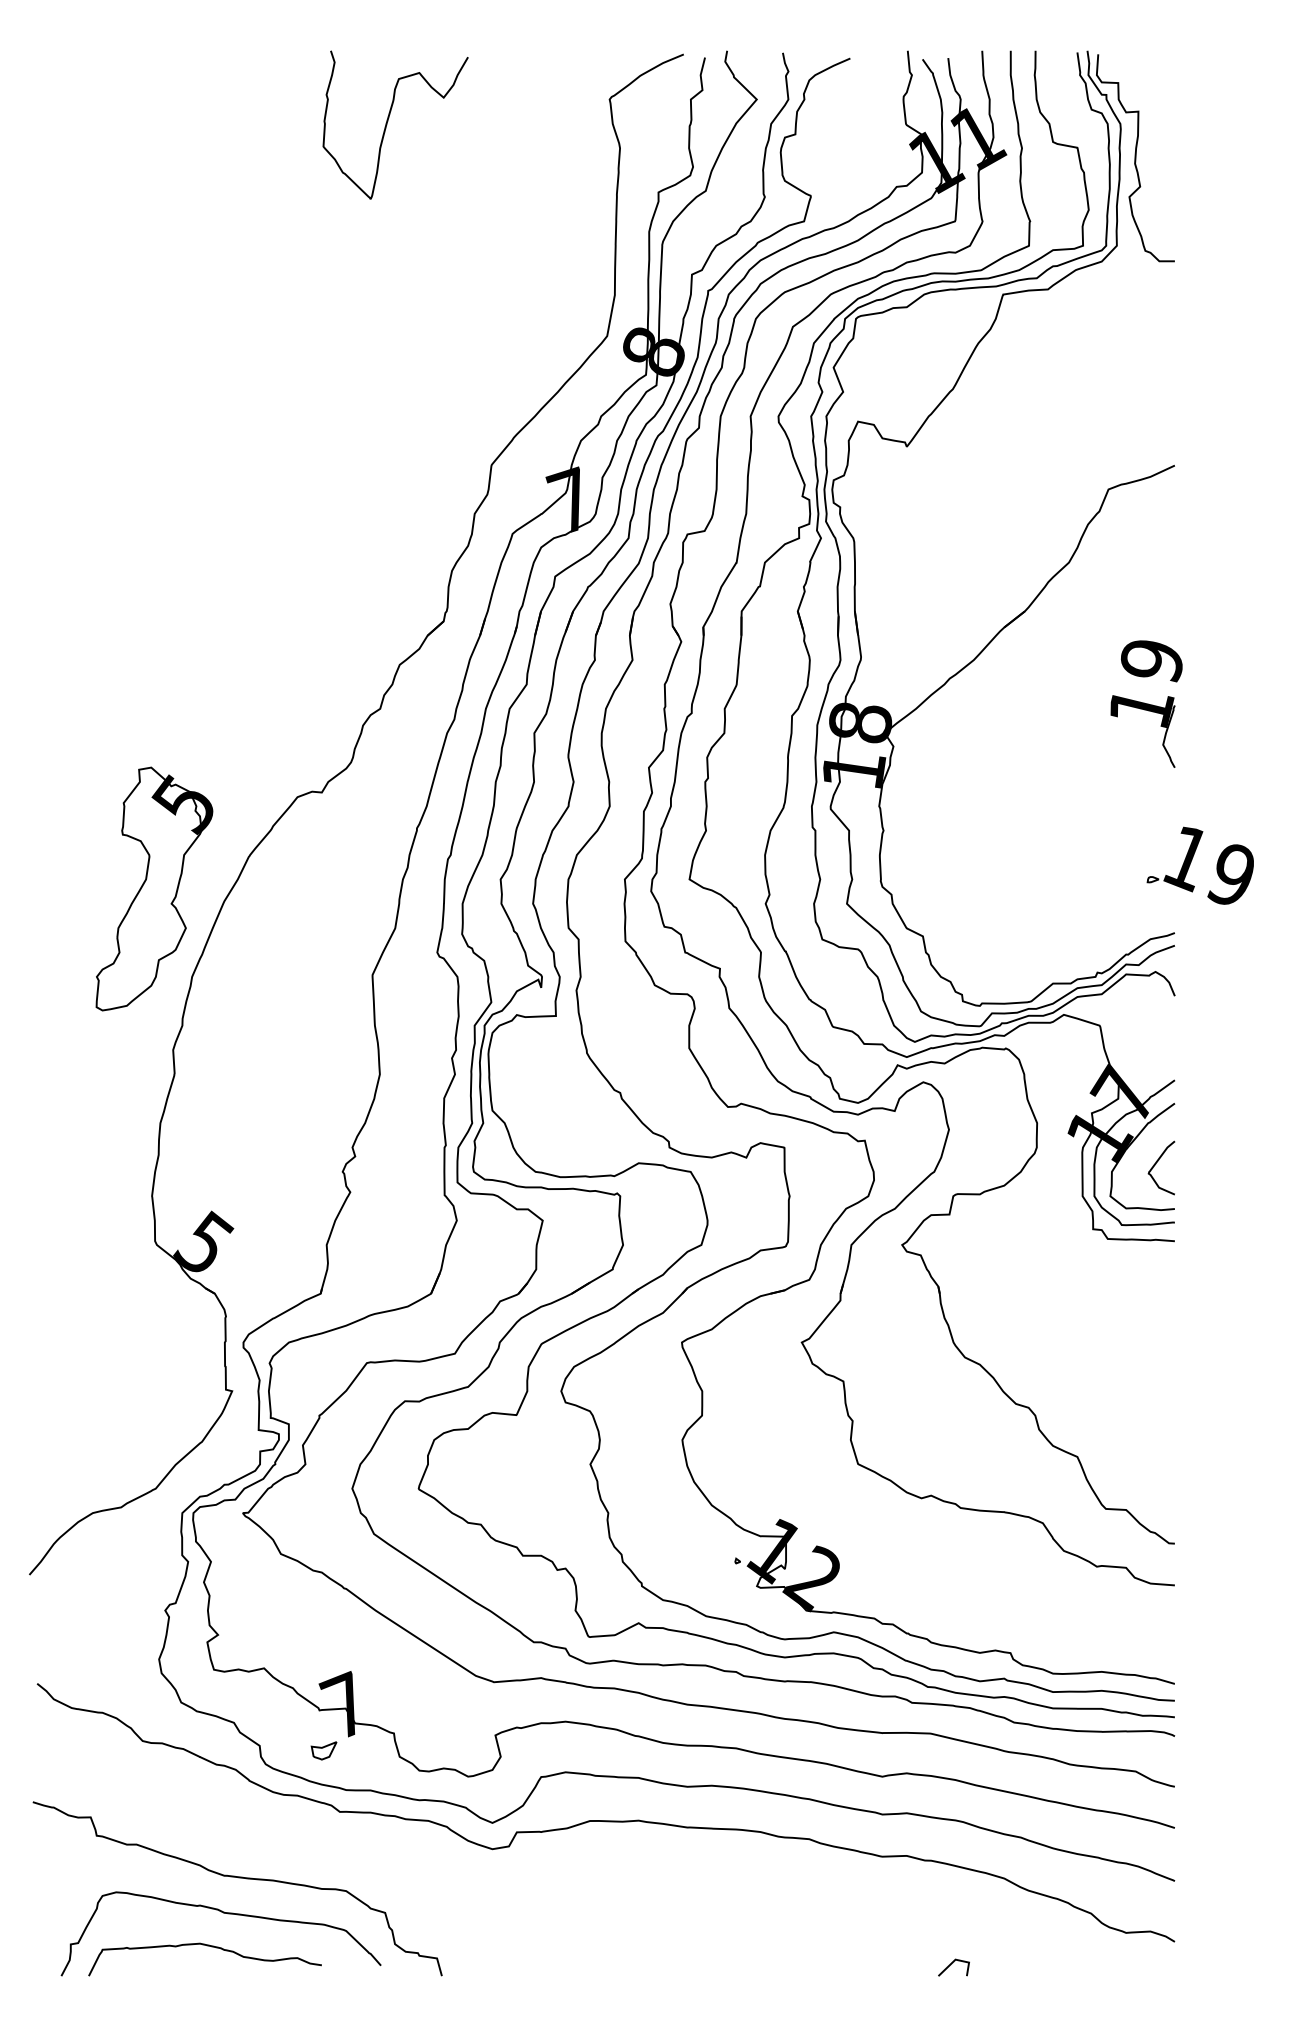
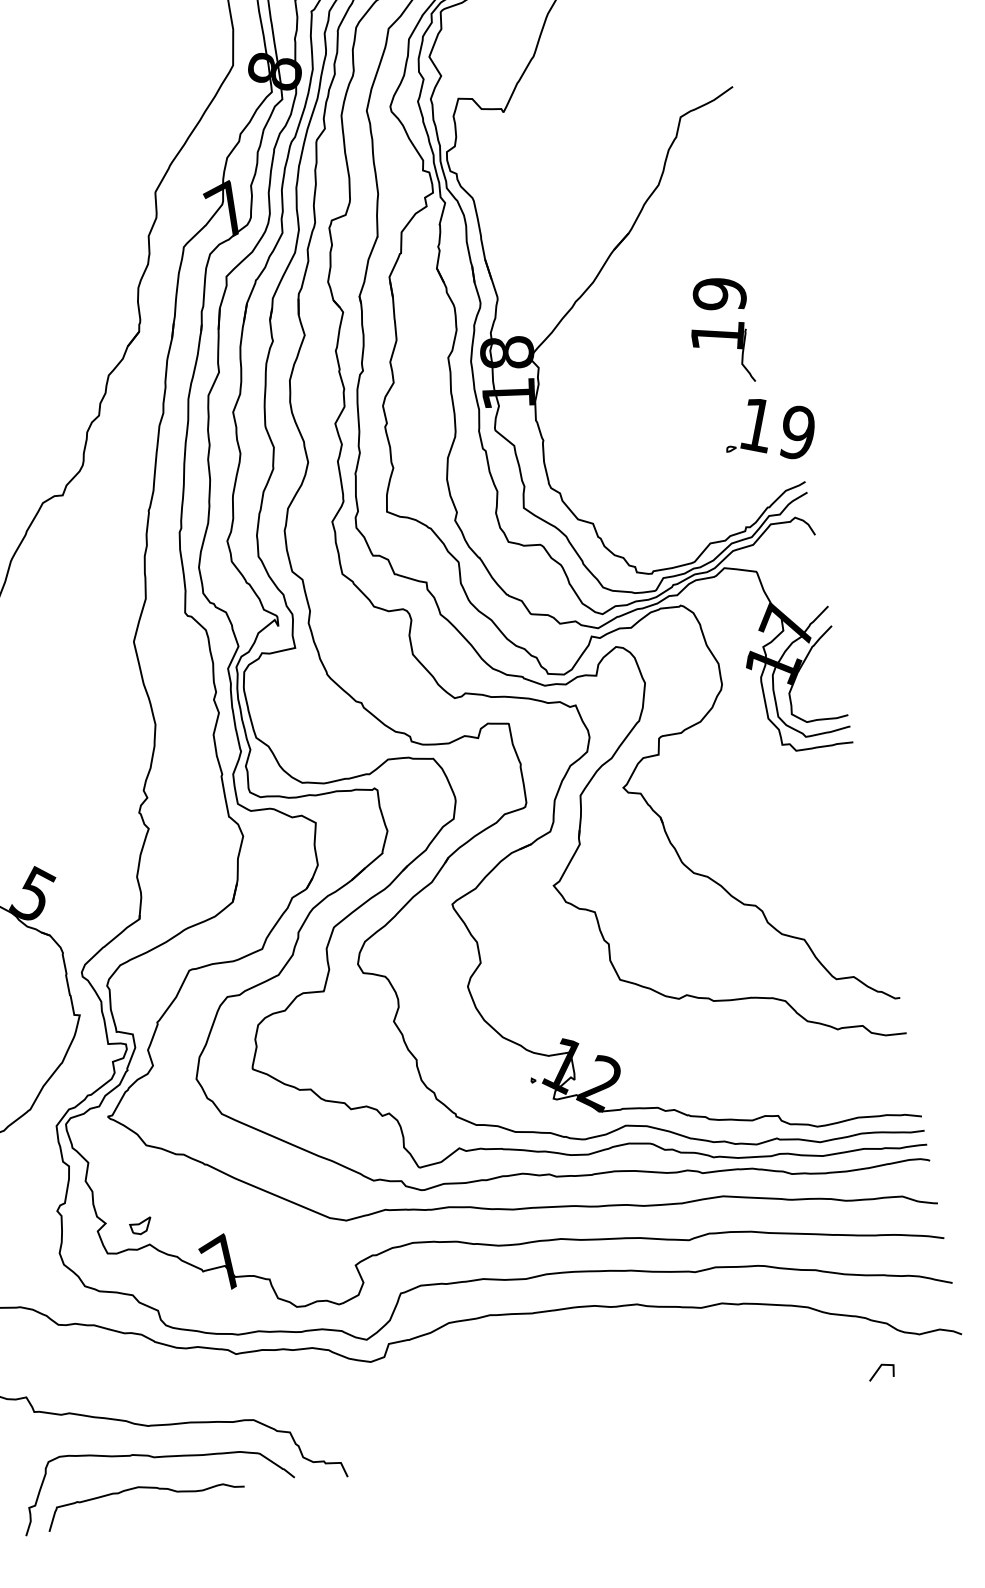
part: (1146, 703) -> (721, 331), moved
part: (1191, 862) -> (761, 428), moved
curve: (1156, 1164) -> (825, 680), removed
part: (323, 1750) -> (140, 1226), moved
line: (951, 1964) -> (878, 1369), moved

